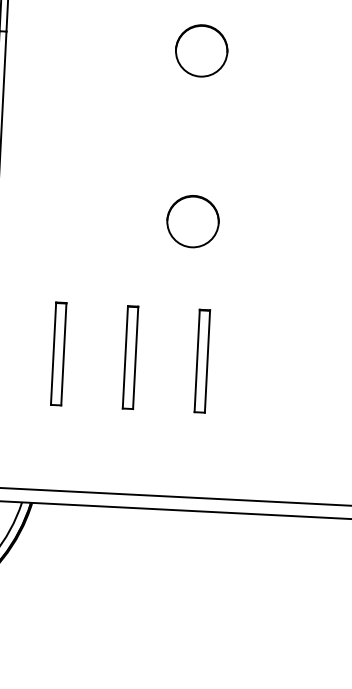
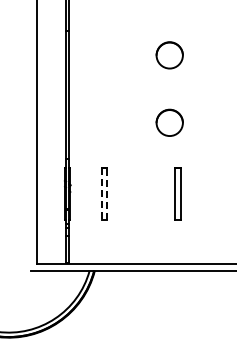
circle: (201, 51) -> (169, 55), moved
line: (64, 353) -> (107, 193), solid -> dashed
line: (52, 354) -> (101, 194), solid -> dashed
part: (130, 356) -> (141, 193), removed

